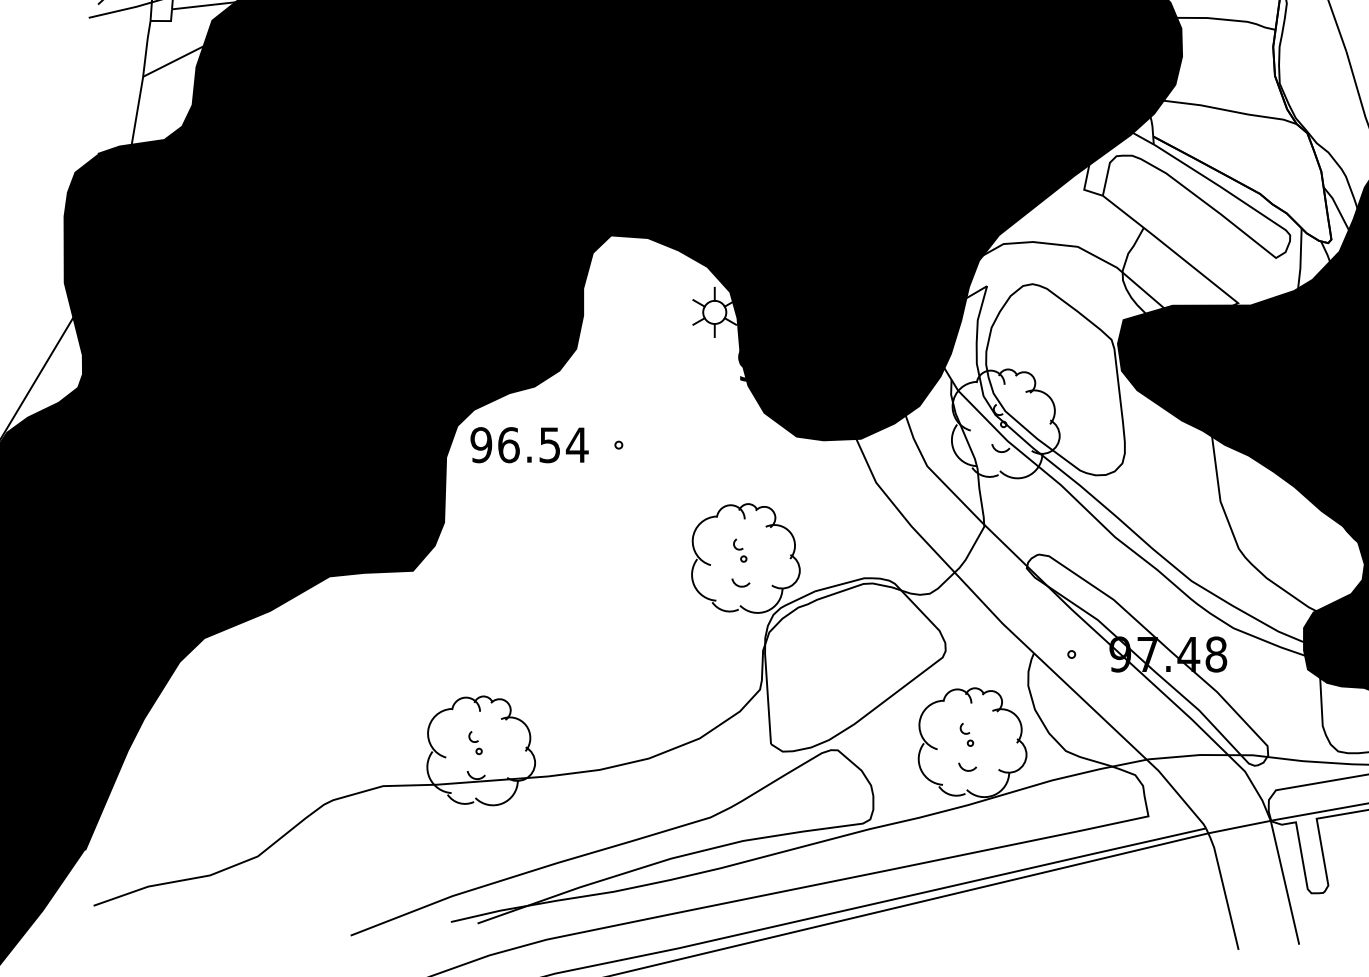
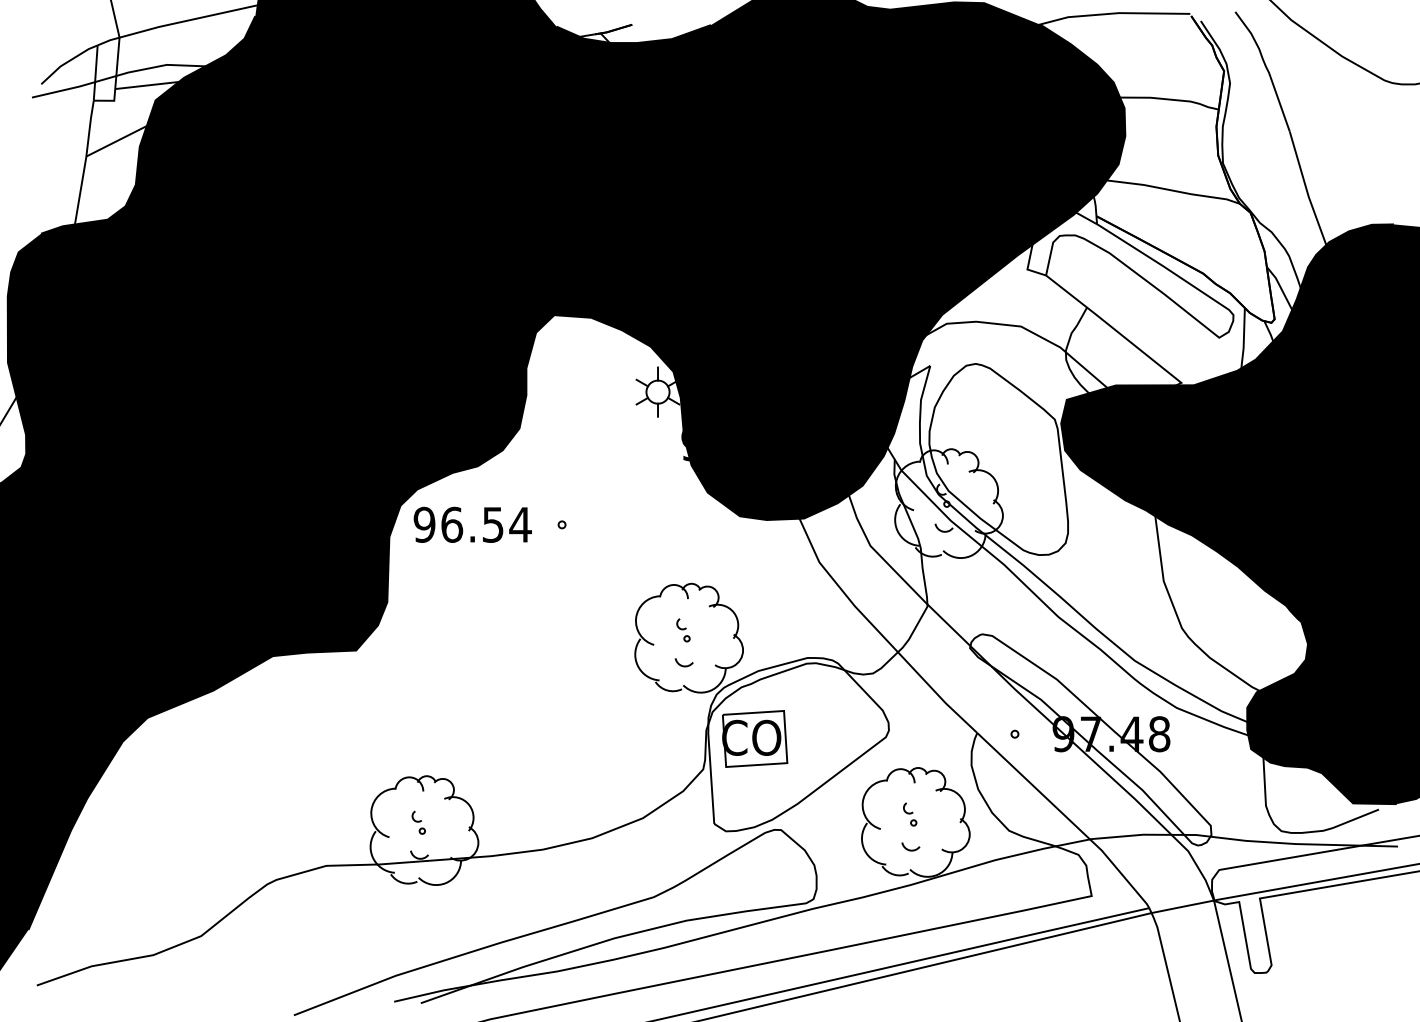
part: (812, 658) -> (755, 738), added

